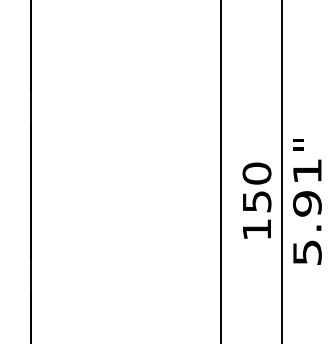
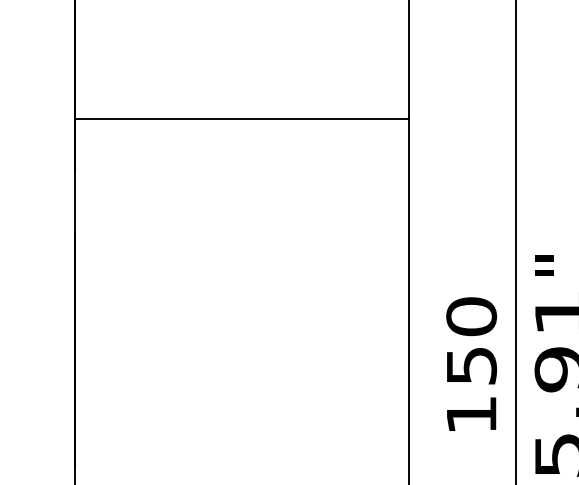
line: (125, 60) -> (240, 118), added

